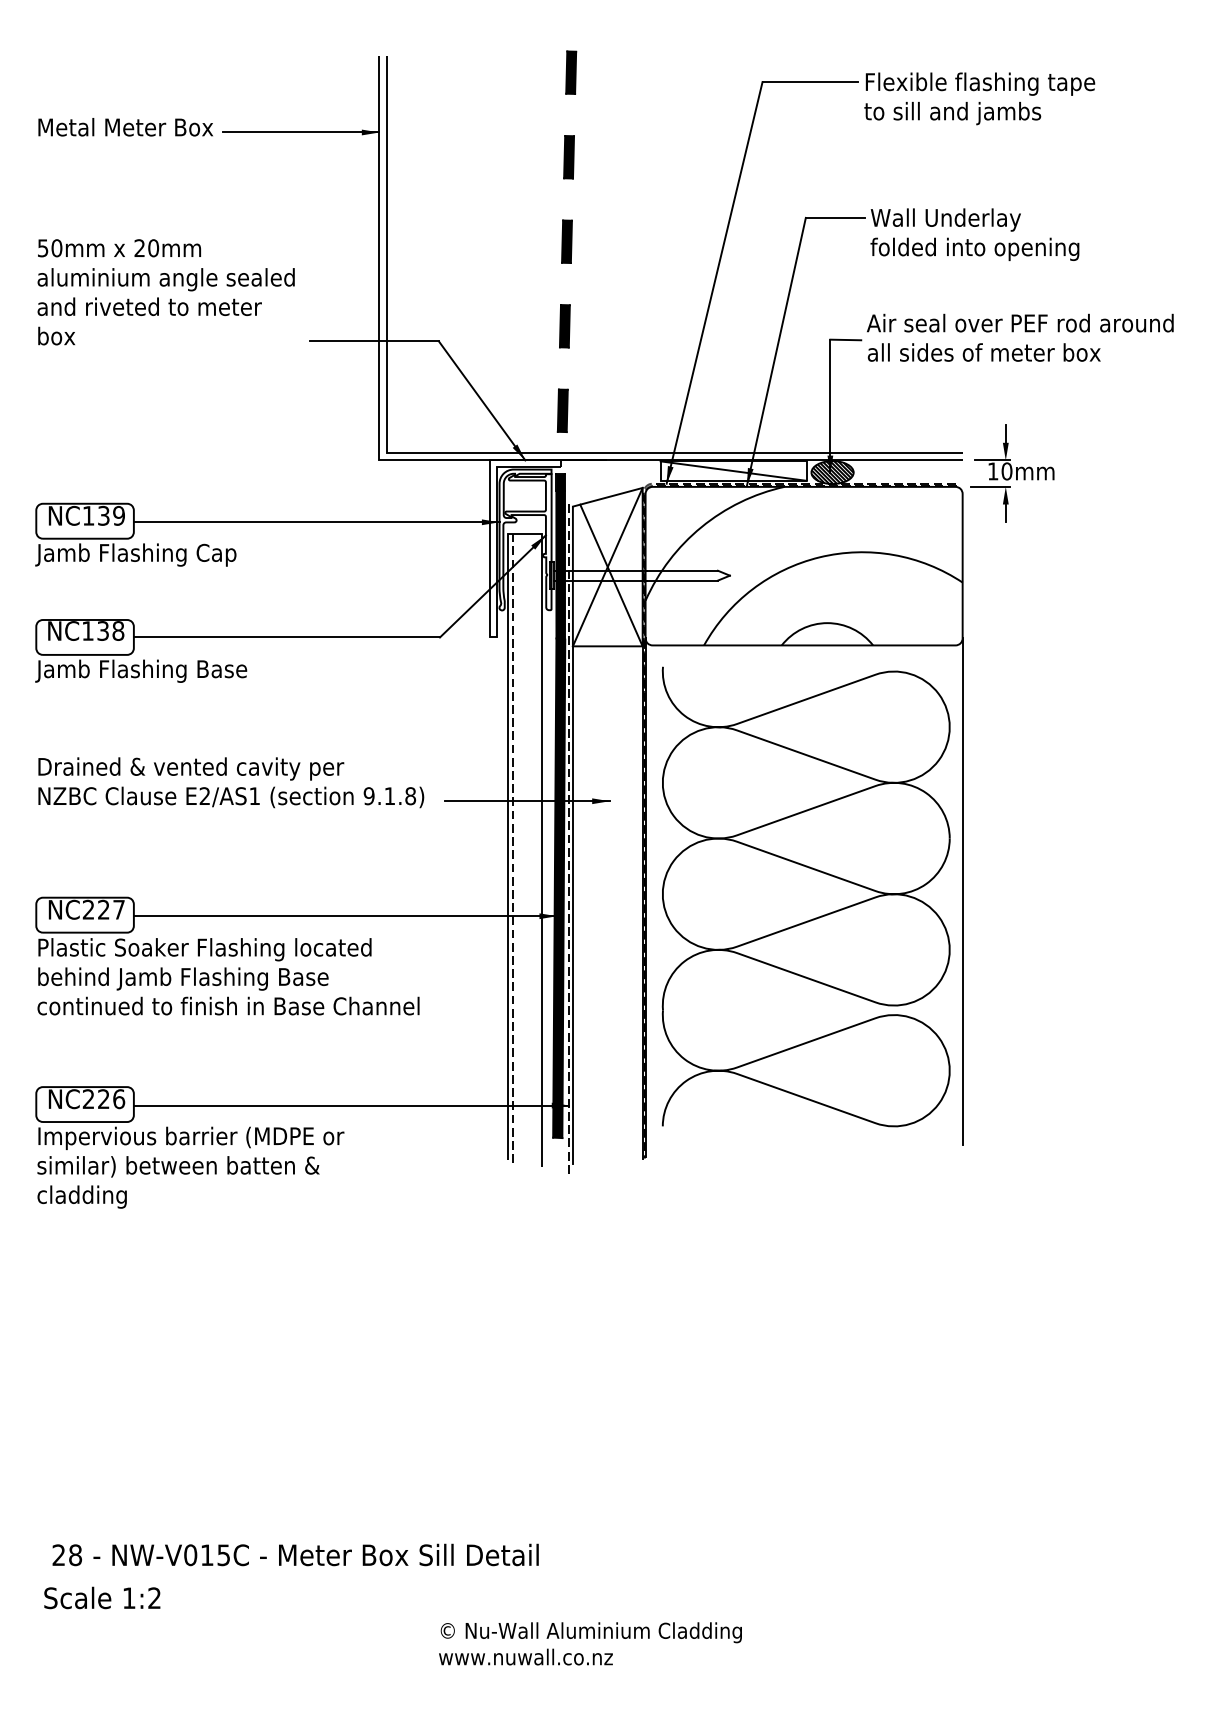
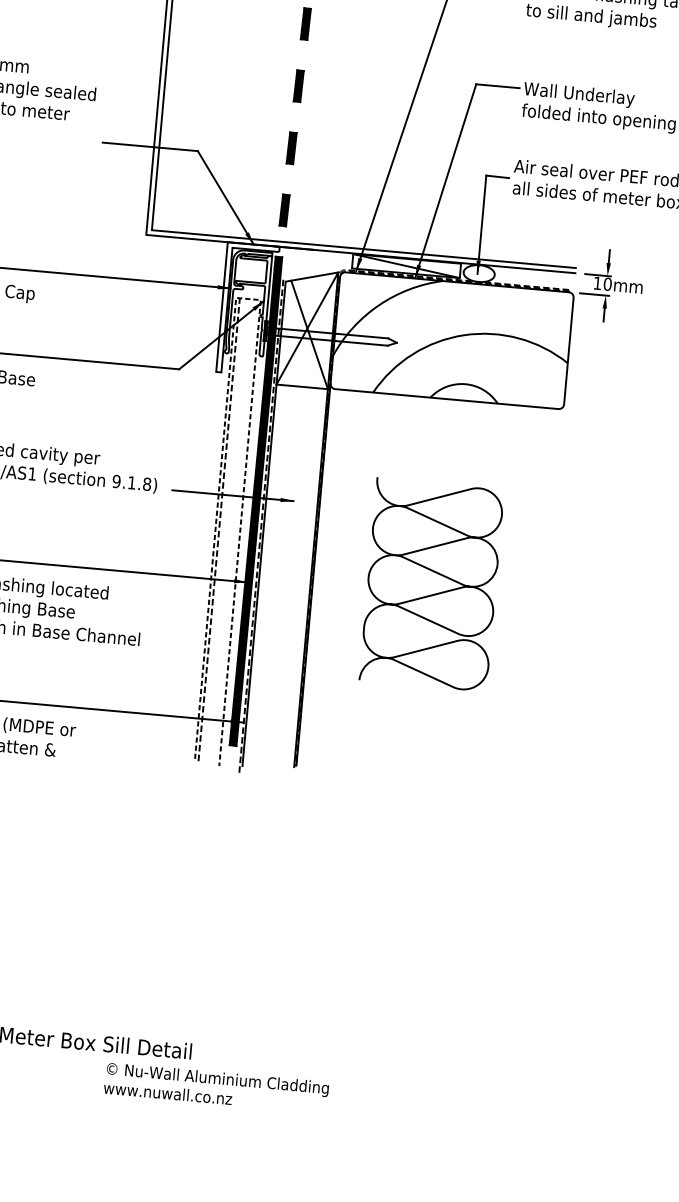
hatch: (832, 472) -> (479, 273), removed
line: (528, 534) -> (251, 299), solid -> dashed
line: (962, 891) -> (547, 590), removed
part: (805, 896) -> (431, 584), size x0.6
text: (590, 1643) -> (216, 1087), moved

